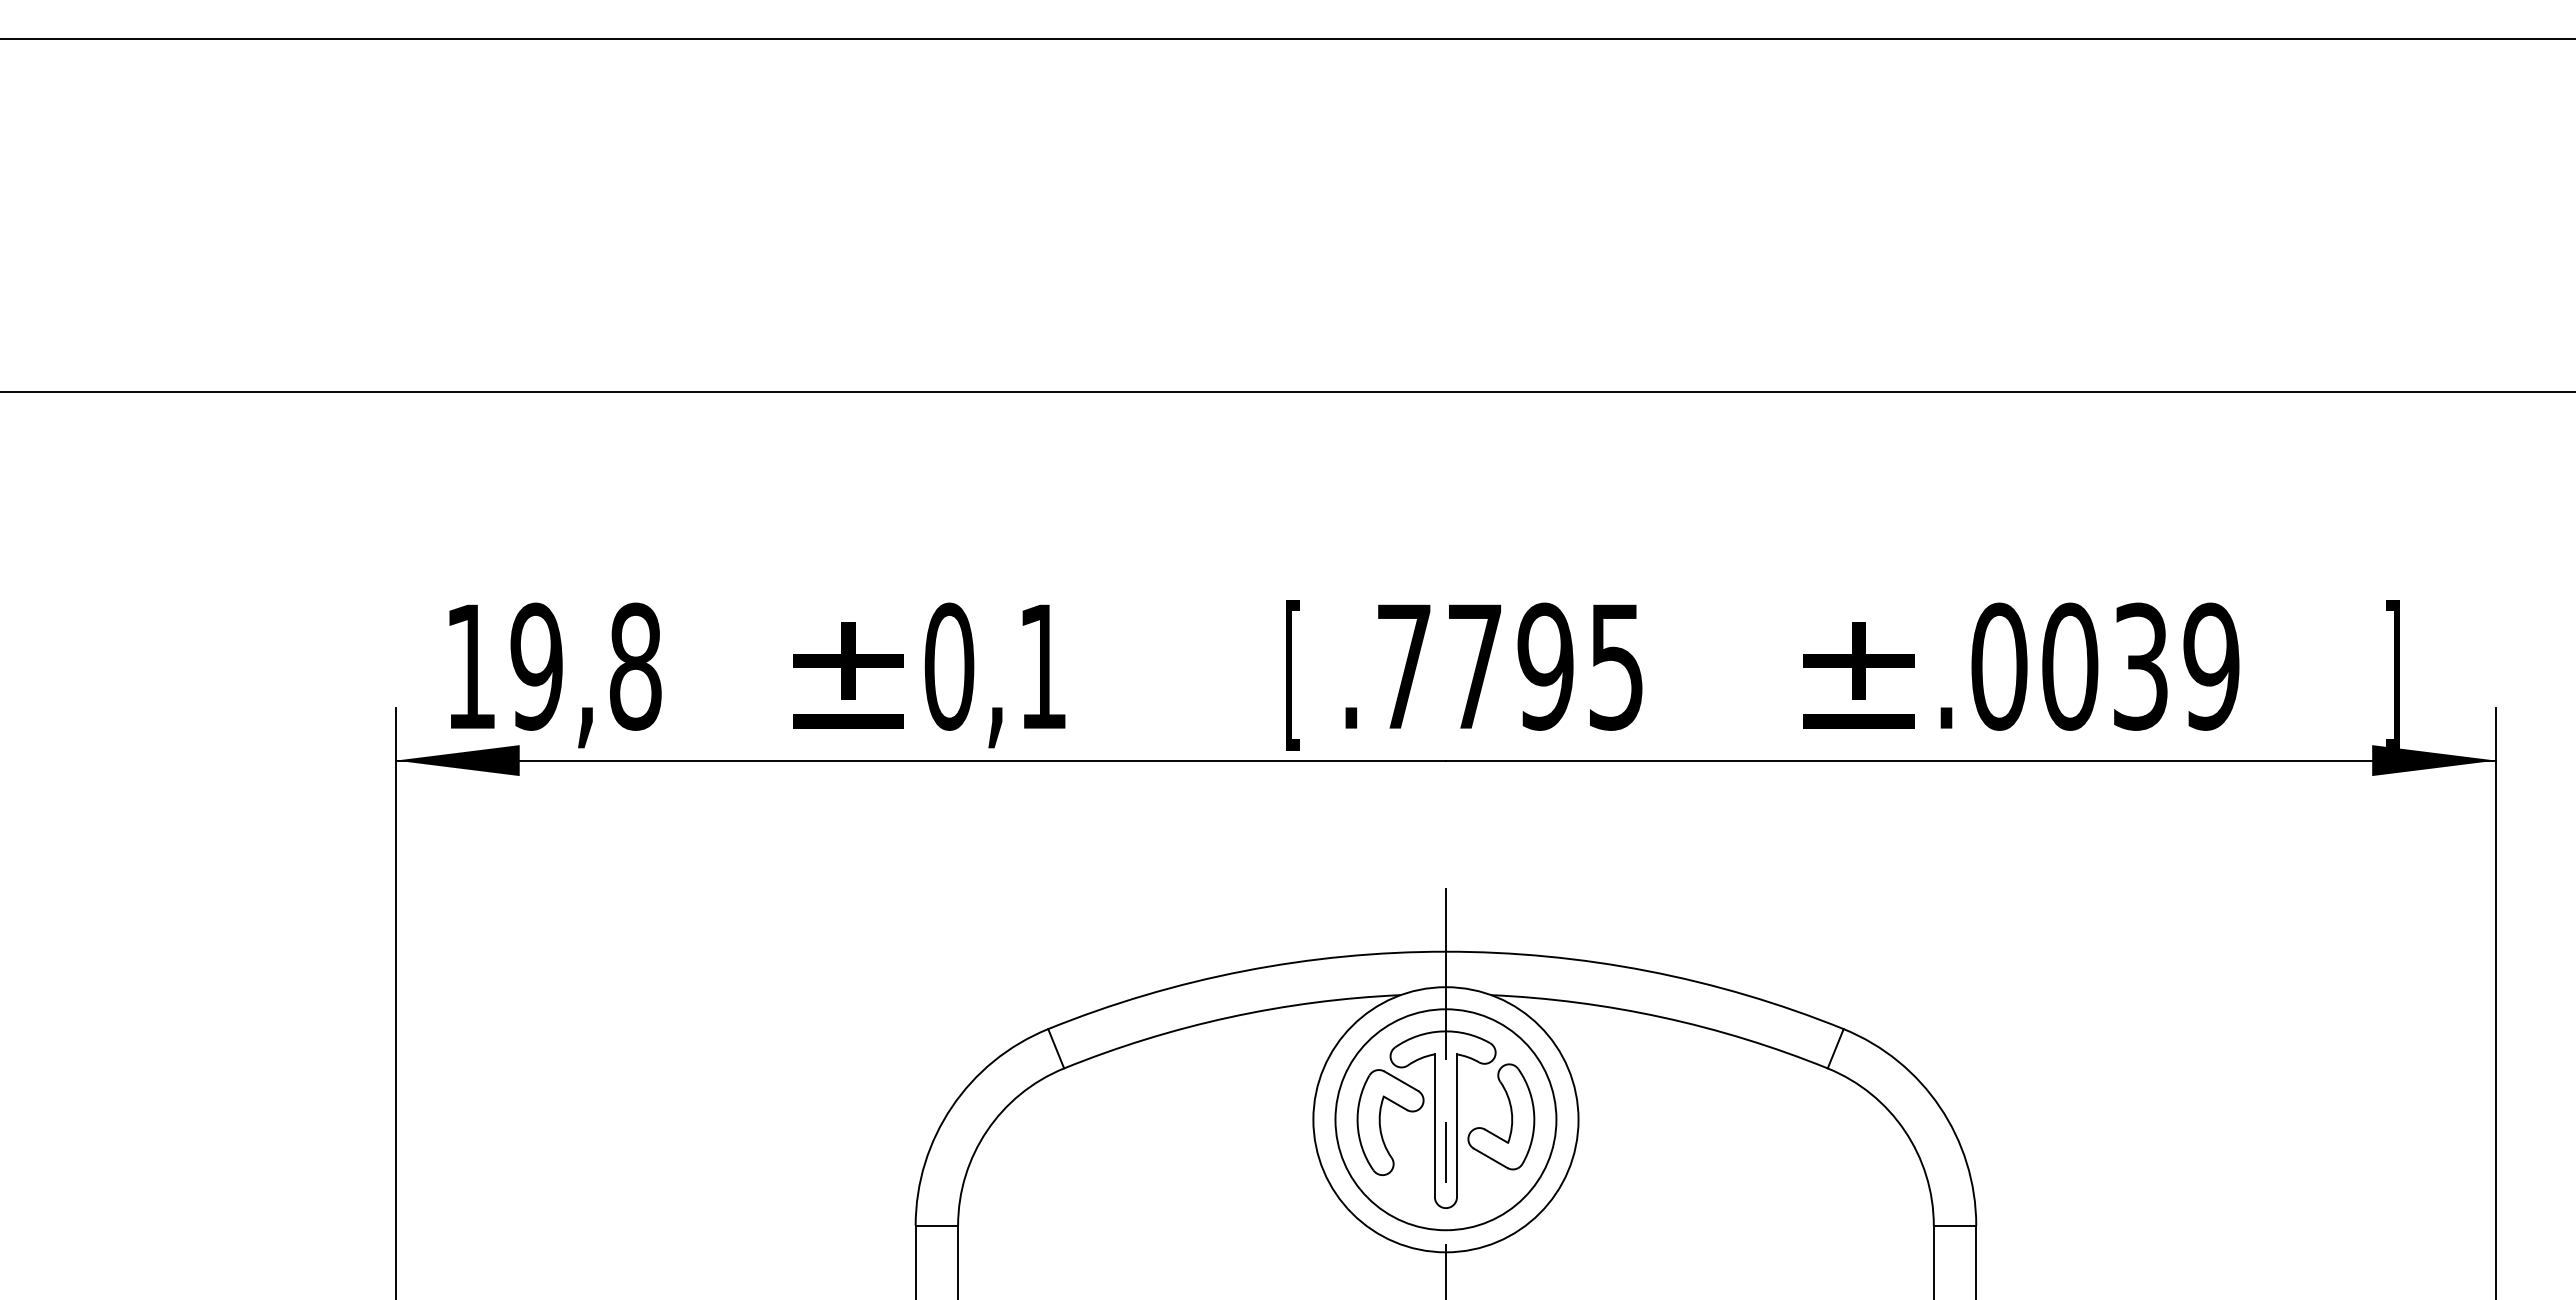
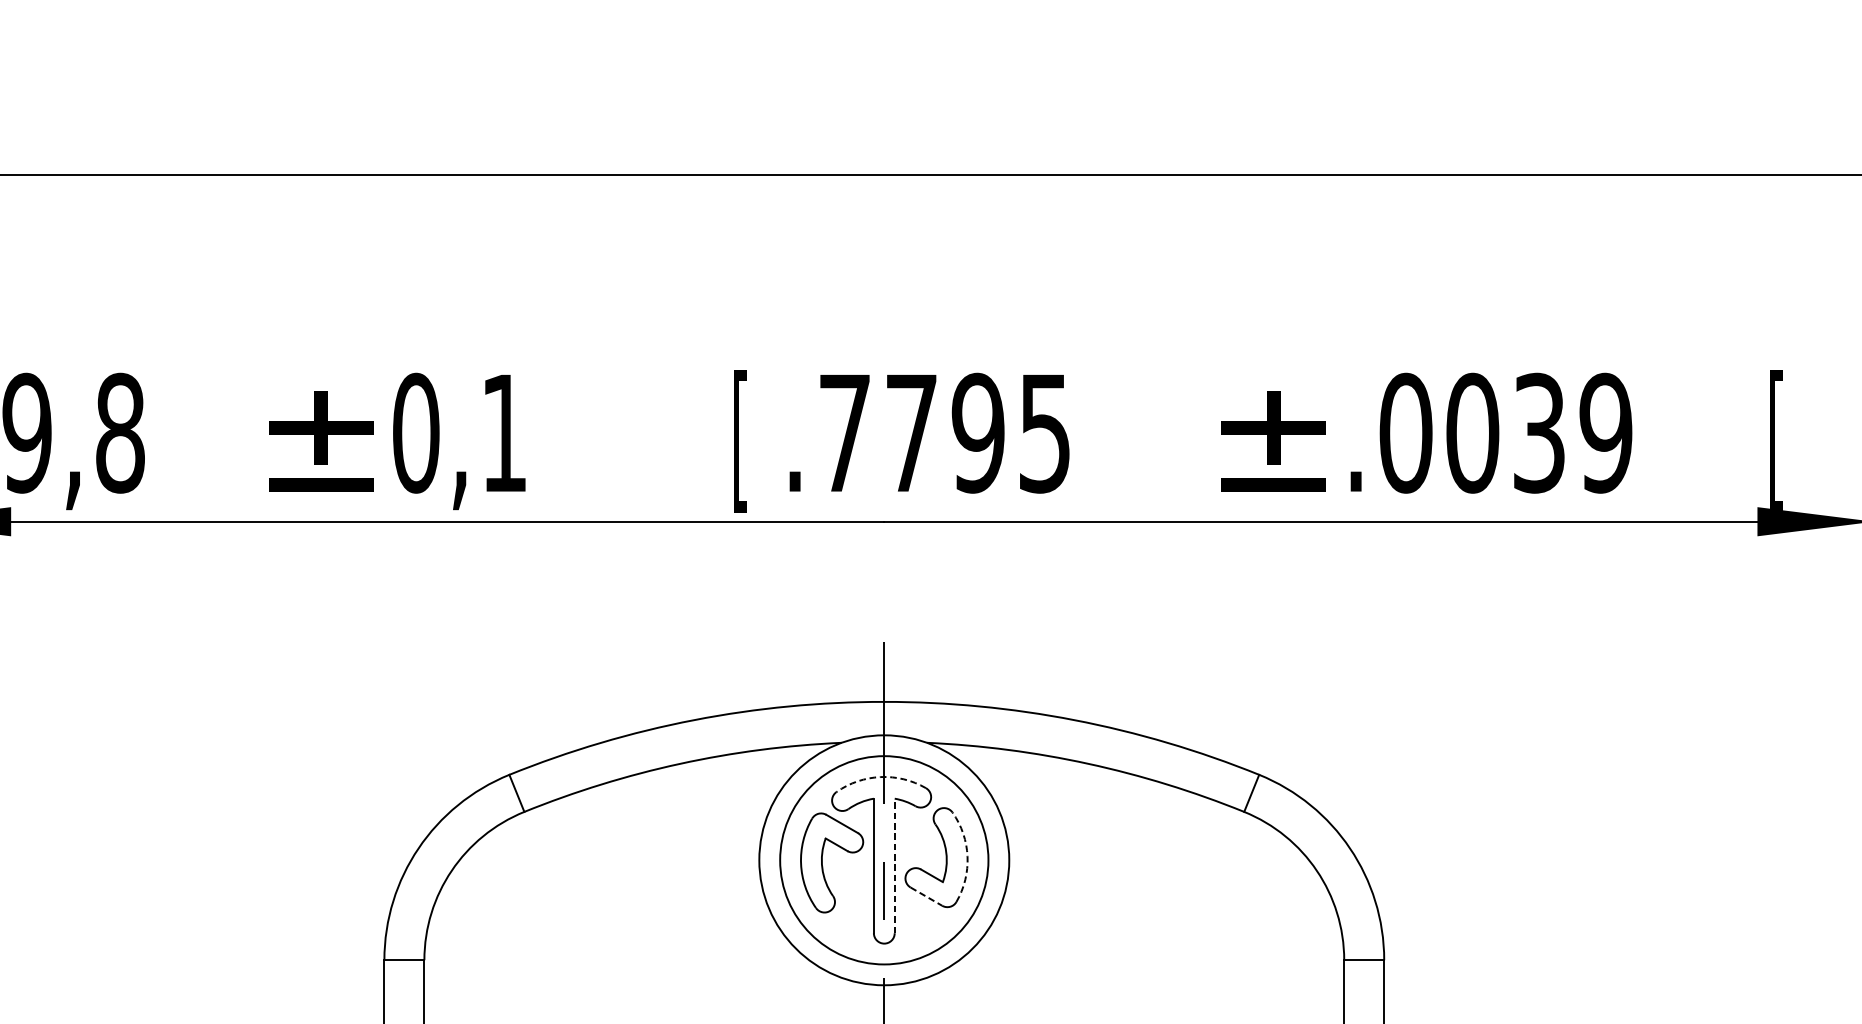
text: (2392, 674) -> (1776, 440), ] -> [
arc: (1442, 1031) -> (881, 777), solid -> dashed
arc: (1534, 1115) -> (967, 856), solid -> dashed
line: (1457, 1125) -> (895, 865), solid -> dashed
line: (1491, 1158) -> (927, 896), solid -> dashed

